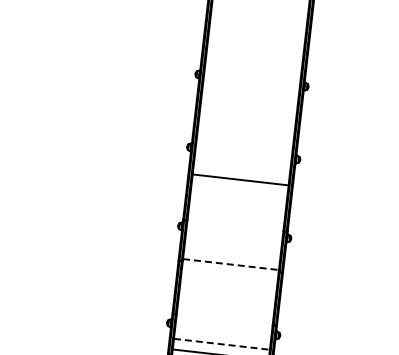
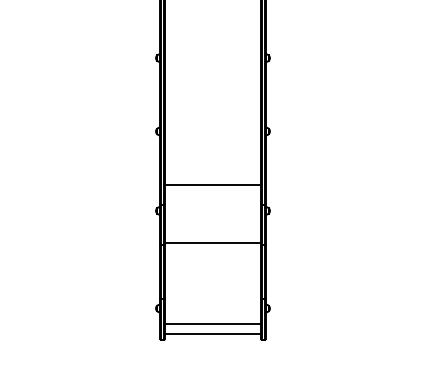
line: (240, 180) -> (212, 185), moved
line: (231, 264) -> (213, 243), dashed -> solid
line: (222, 344) -> (213, 323), dashed -> solid

